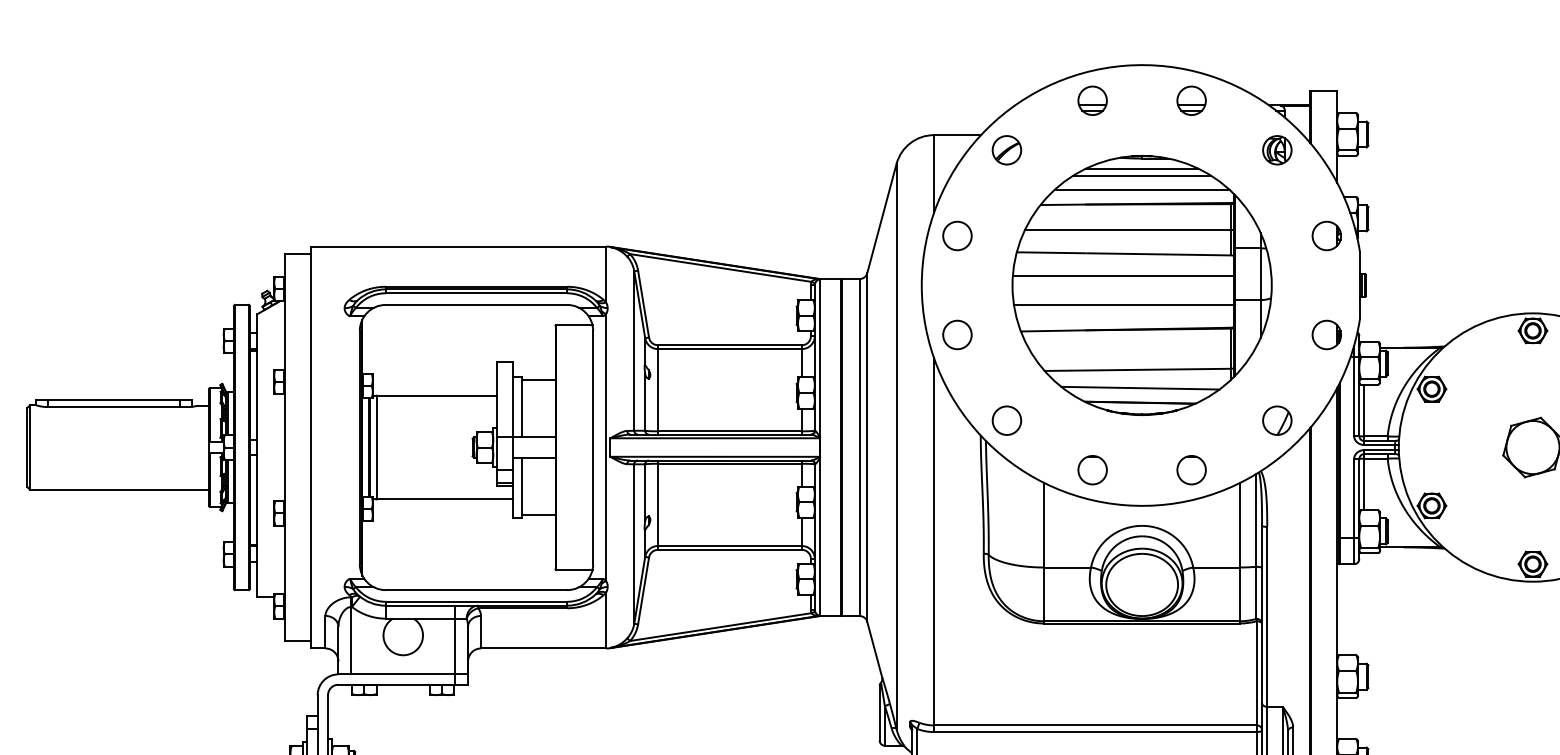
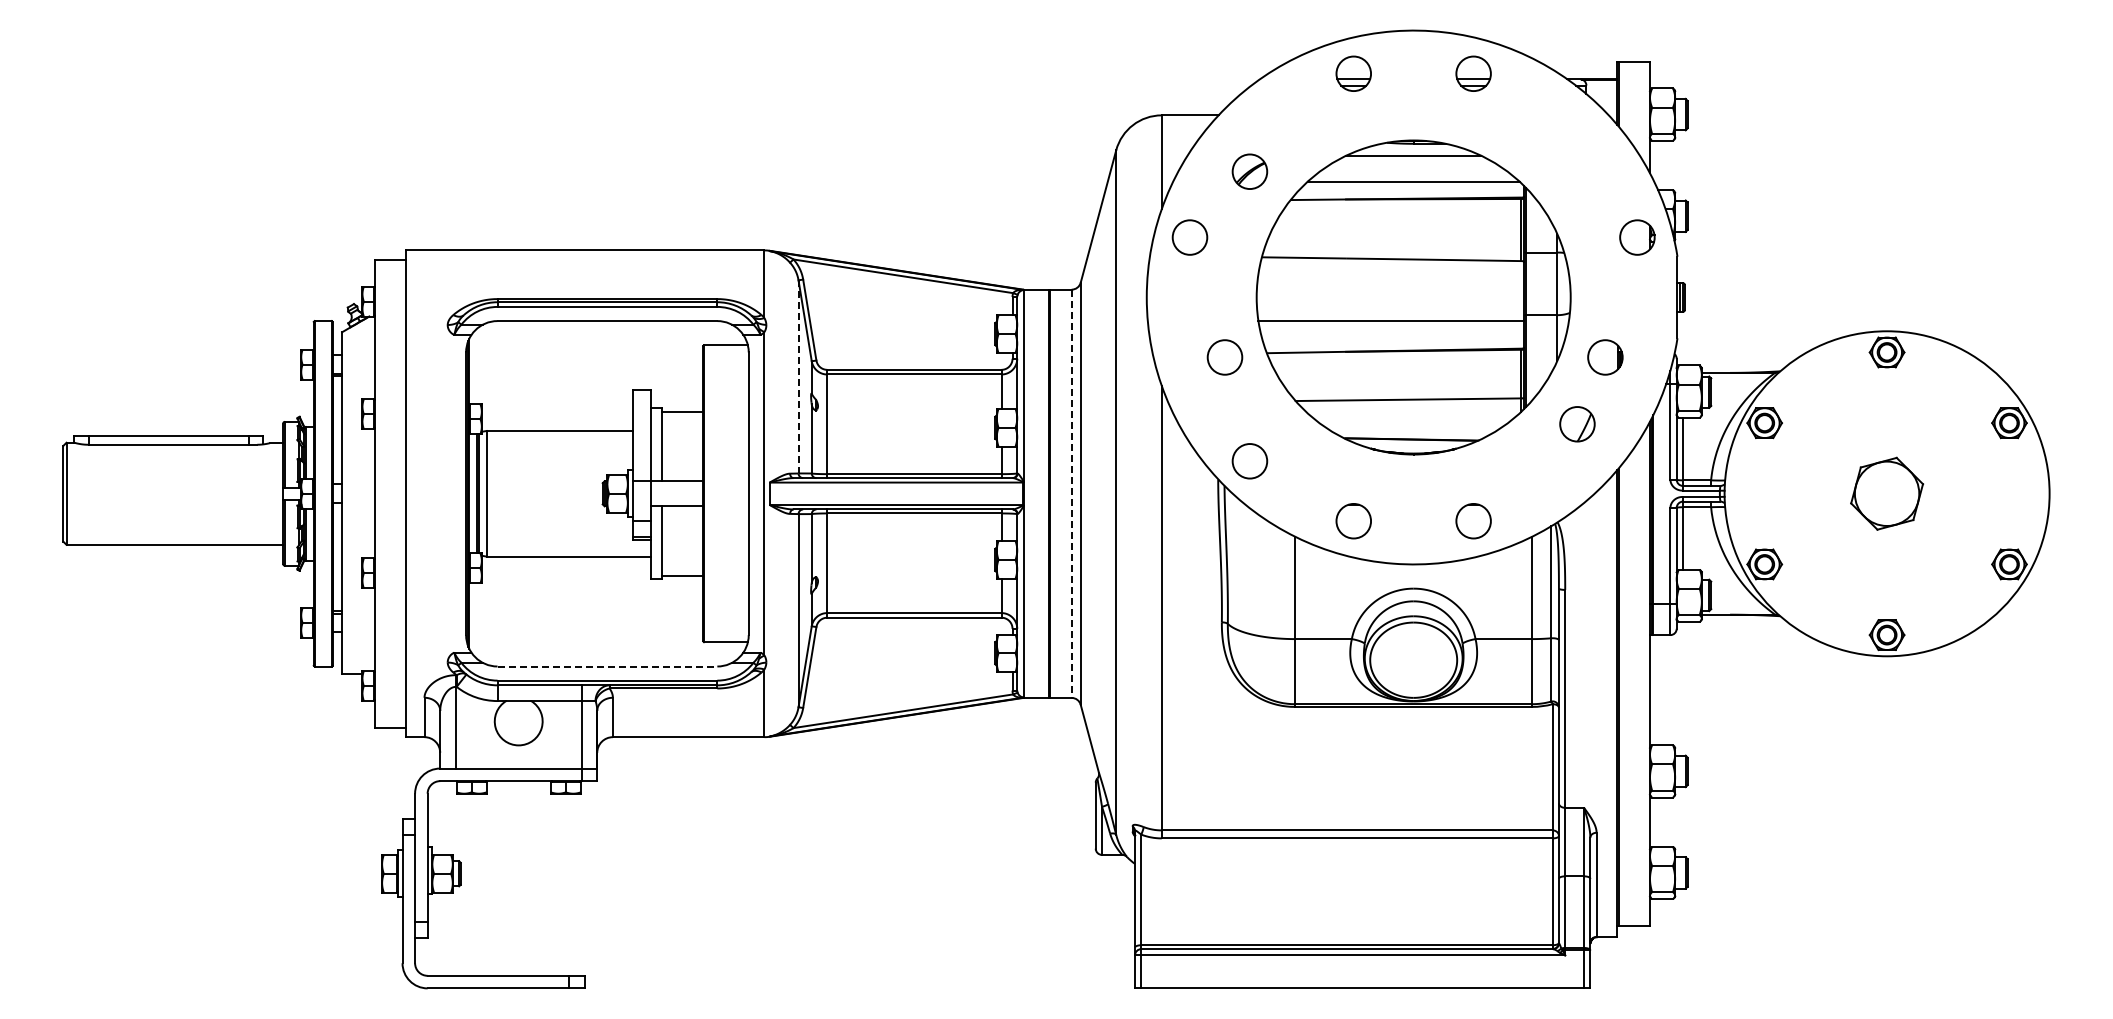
part: (1006, 150) -> (1249, 171), moved
part: (1277, 150) -> (1577, 133), removed
line: (1141, 175) -> (1413, 164), removed
line: (1128, 230) -> (1397, 230), removed
line: (1122, 275) -> (1390, 285), removed
circle: (957, 335) -> (1224, 357), moved
part: (1326, 335) -> (1605, 357), moved
line: (634, 350) -> (798, 376), solid -> dashed
line: (1140, 387) -> (1411, 421), removed
part: (1277, 420) -> (1577, 424), moved
line: (859, 448) -> (1071, 494), solid -> dashed
line: (476, 590) -> (607, 666), solid -> dashed

